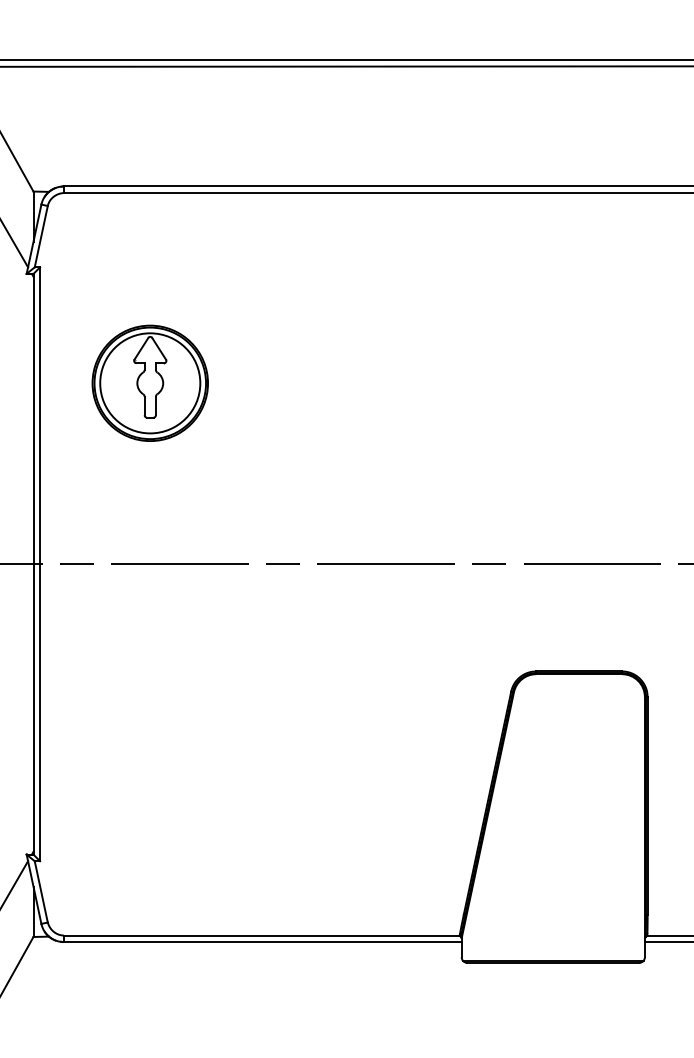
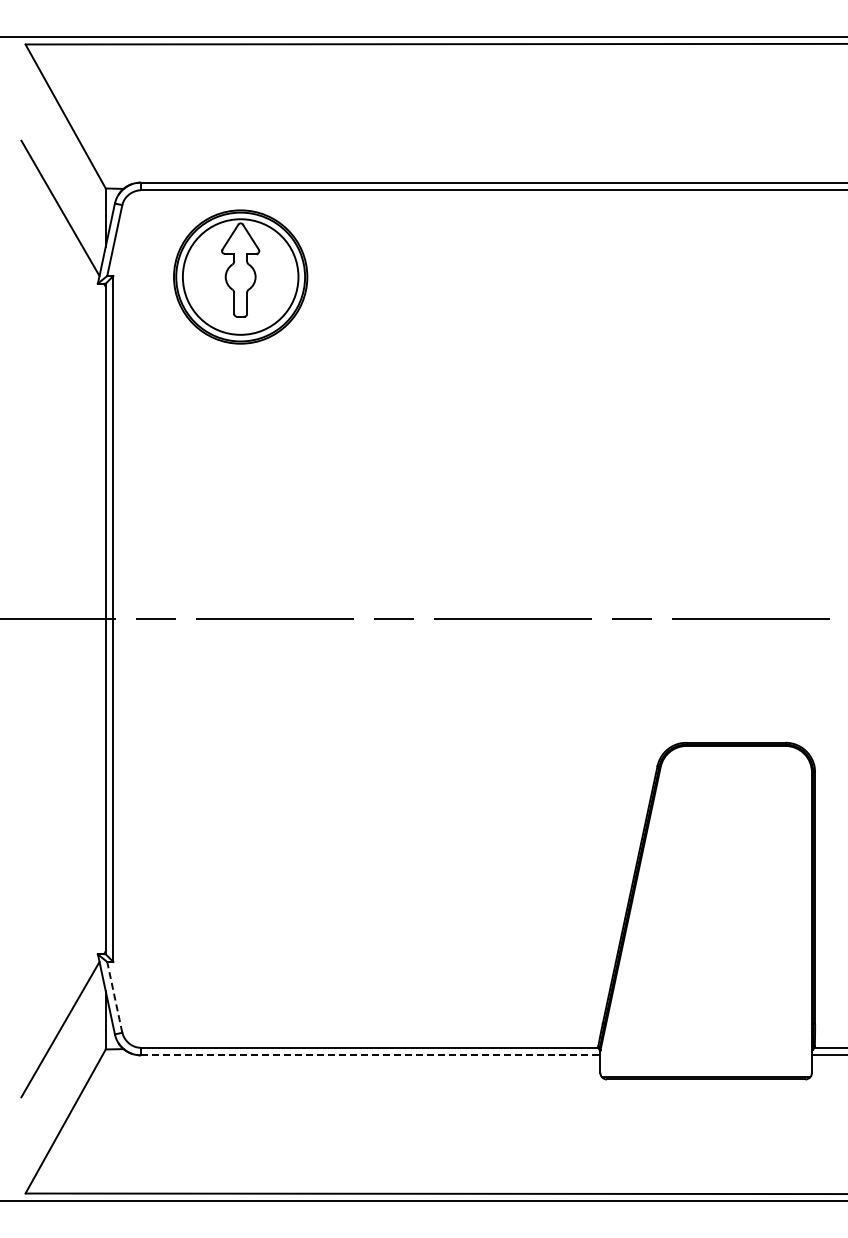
part: (150, 382) -> (240, 276), moved
line: (41, 891) -> (114, 996), solid -> dashed
line: (262, 942) -> (370, 1055), solid -> dashed

